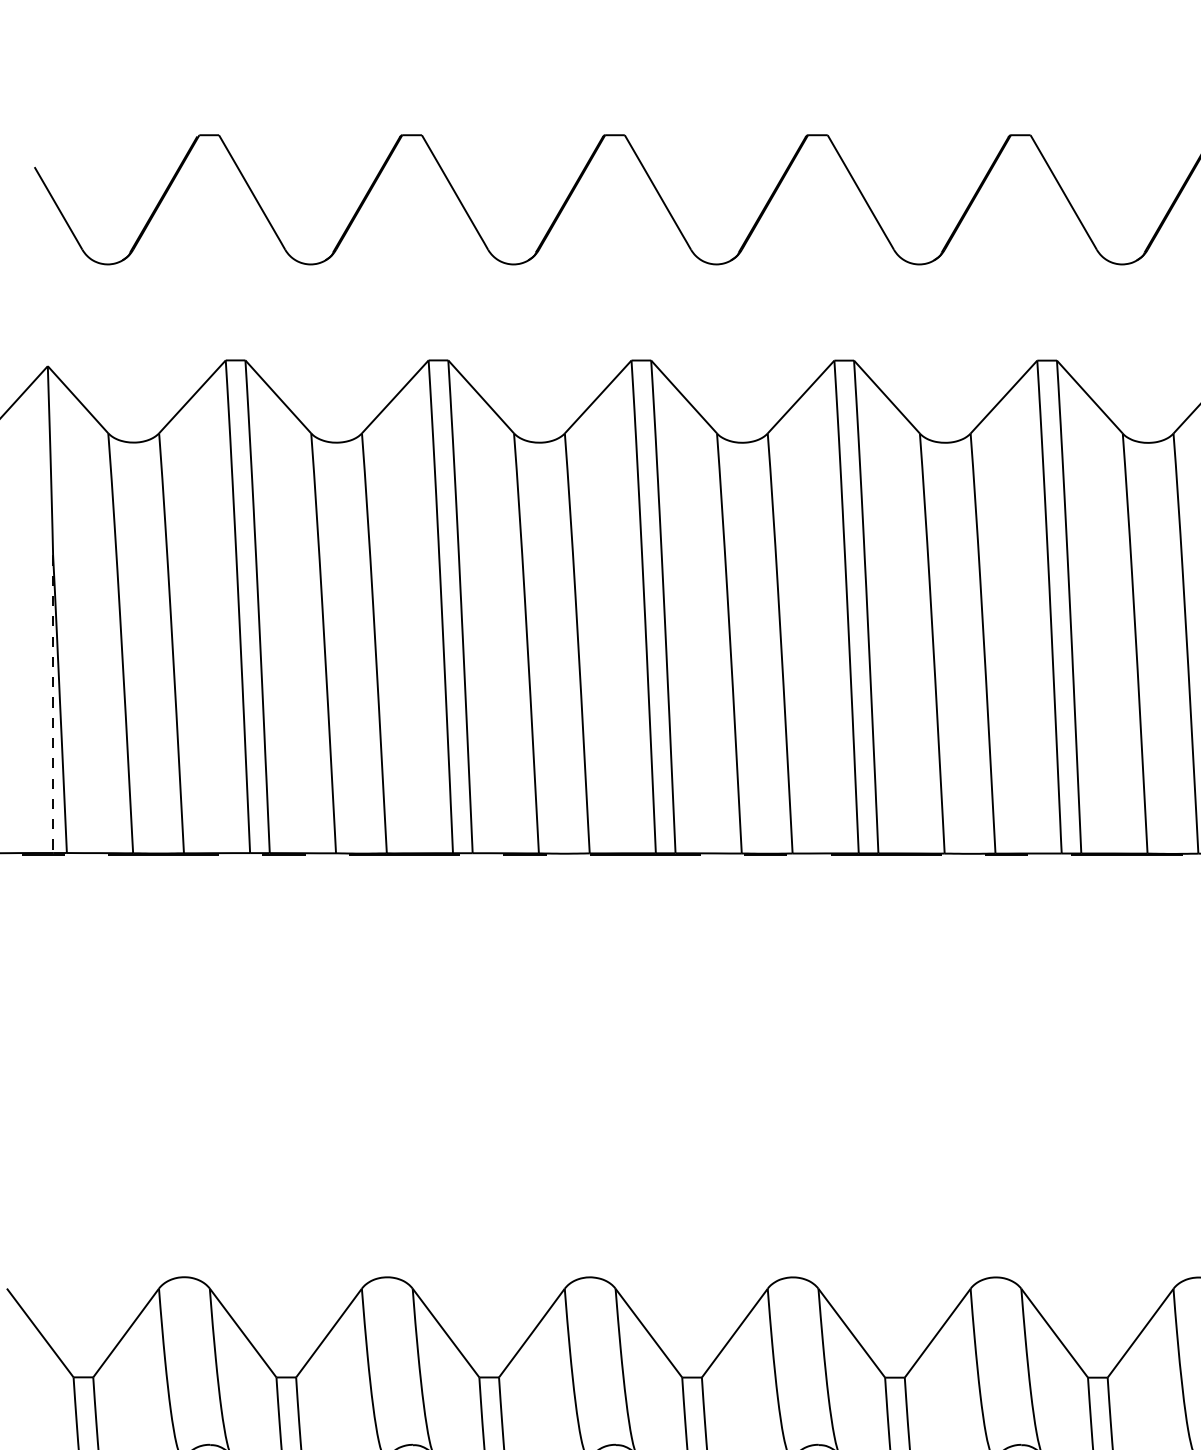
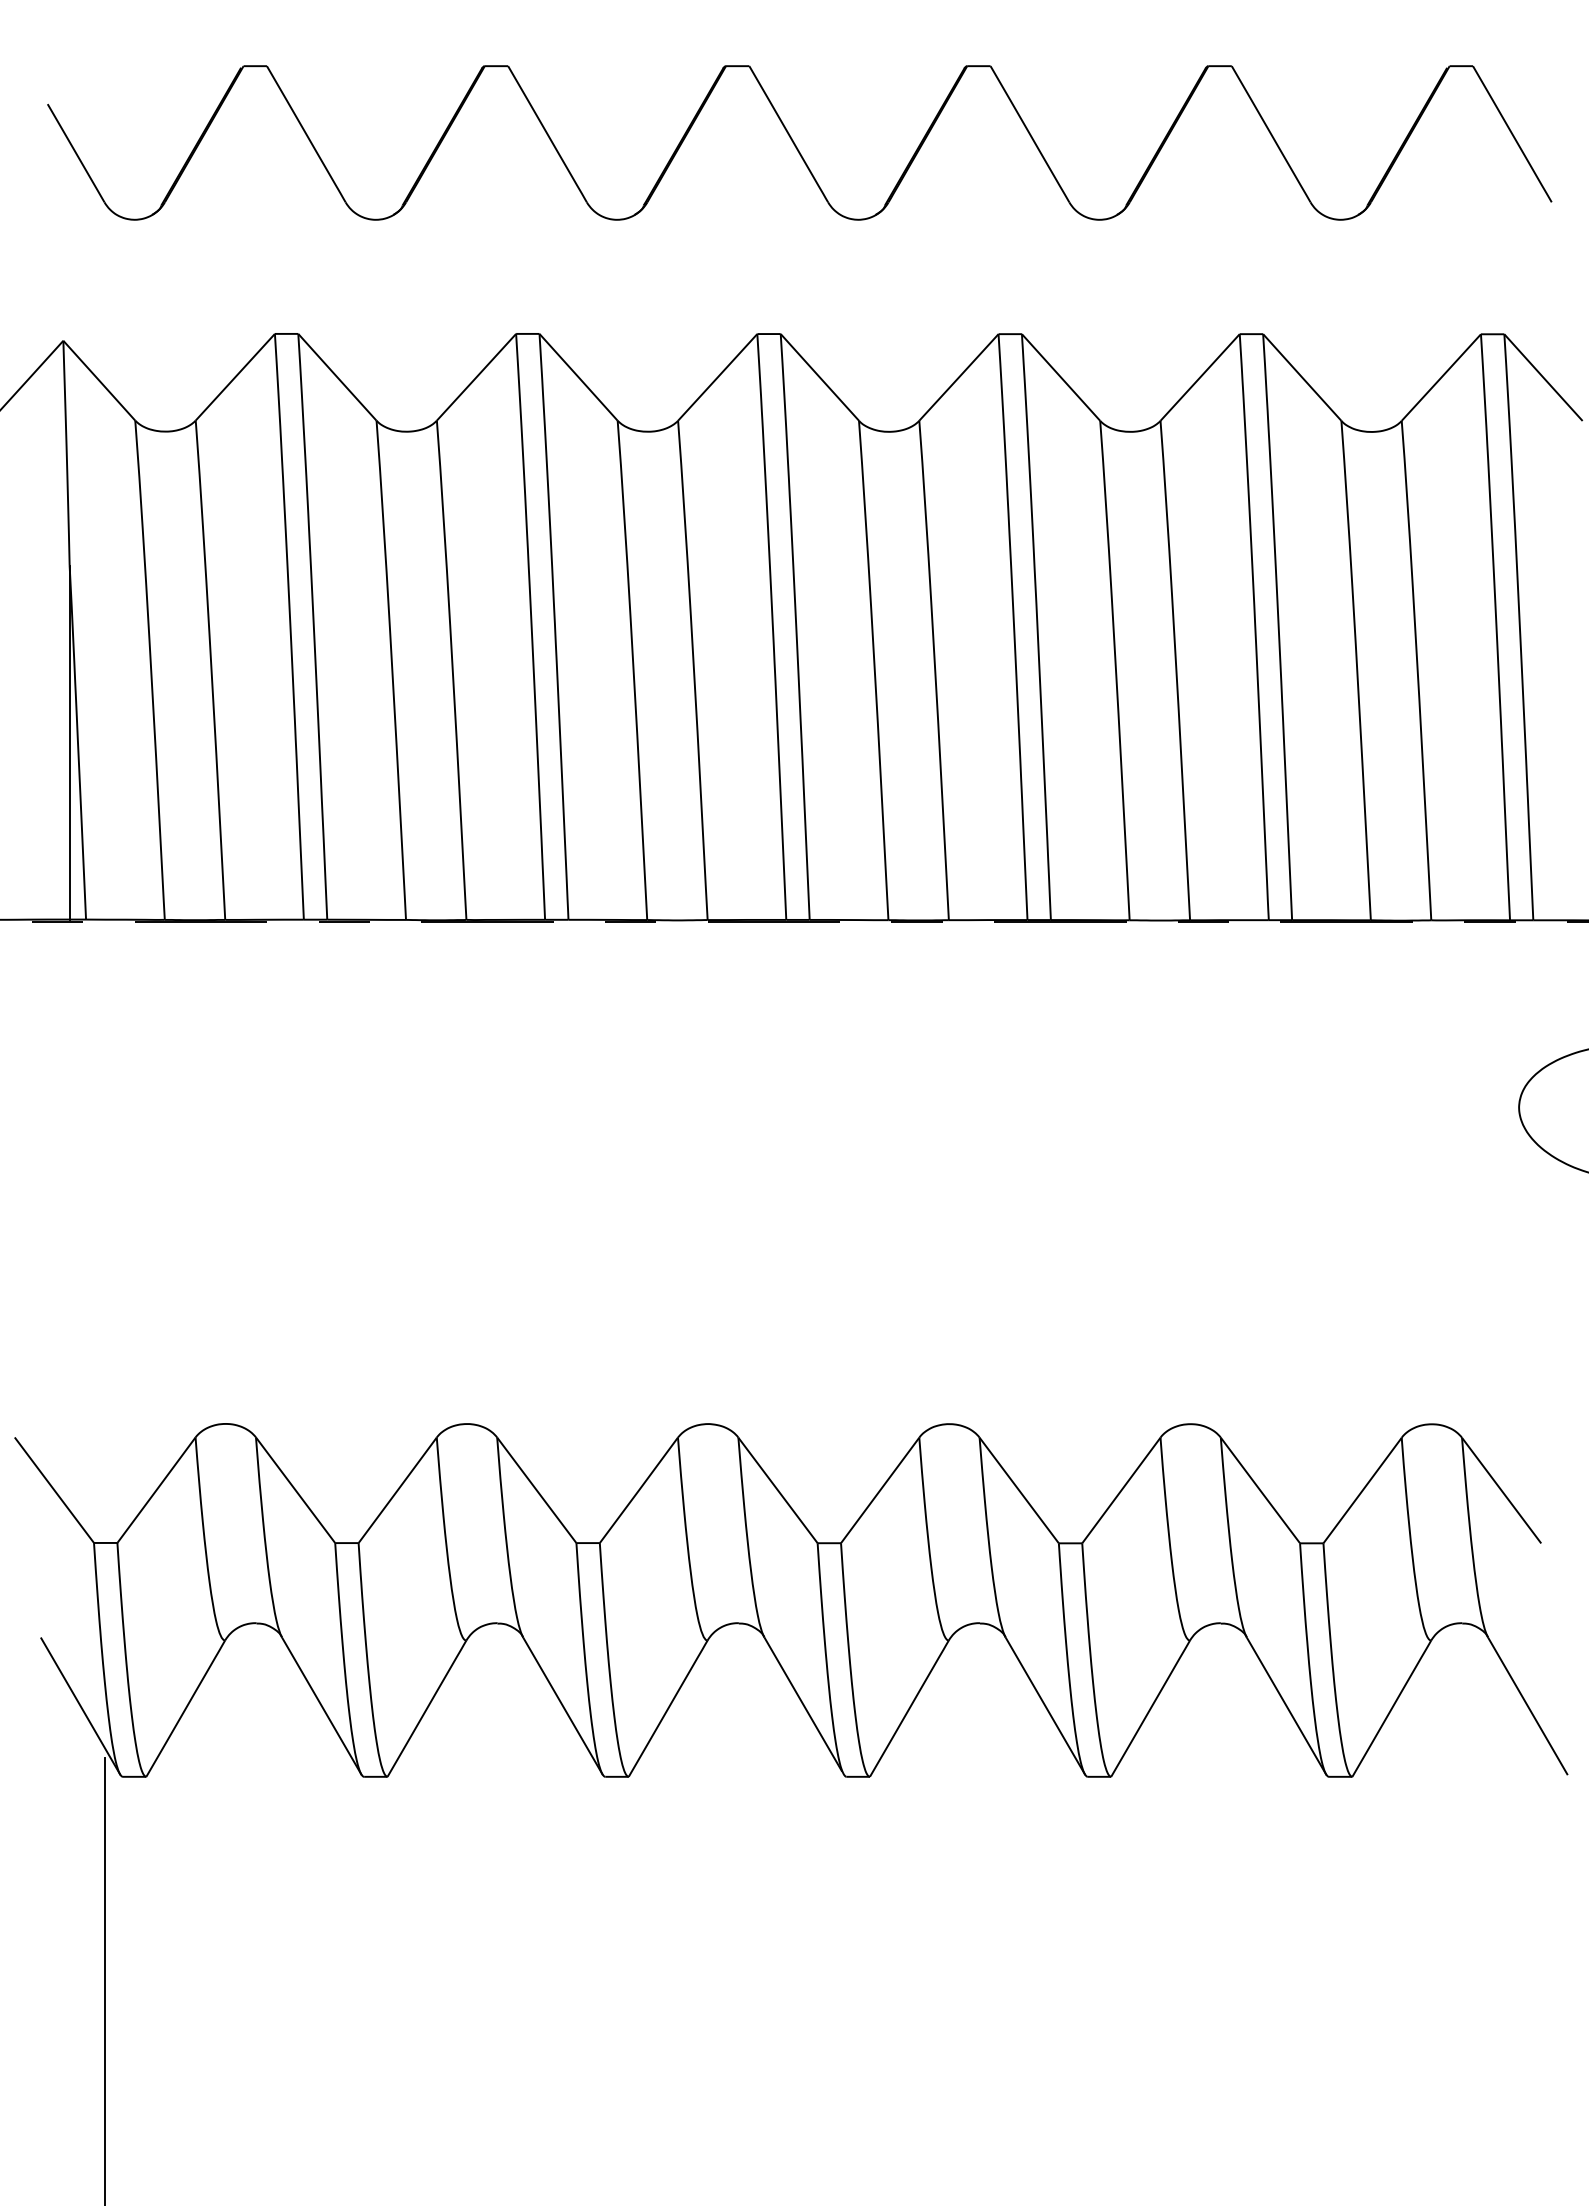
line: (52, 704) -> (69, 742), dashed -> solid

